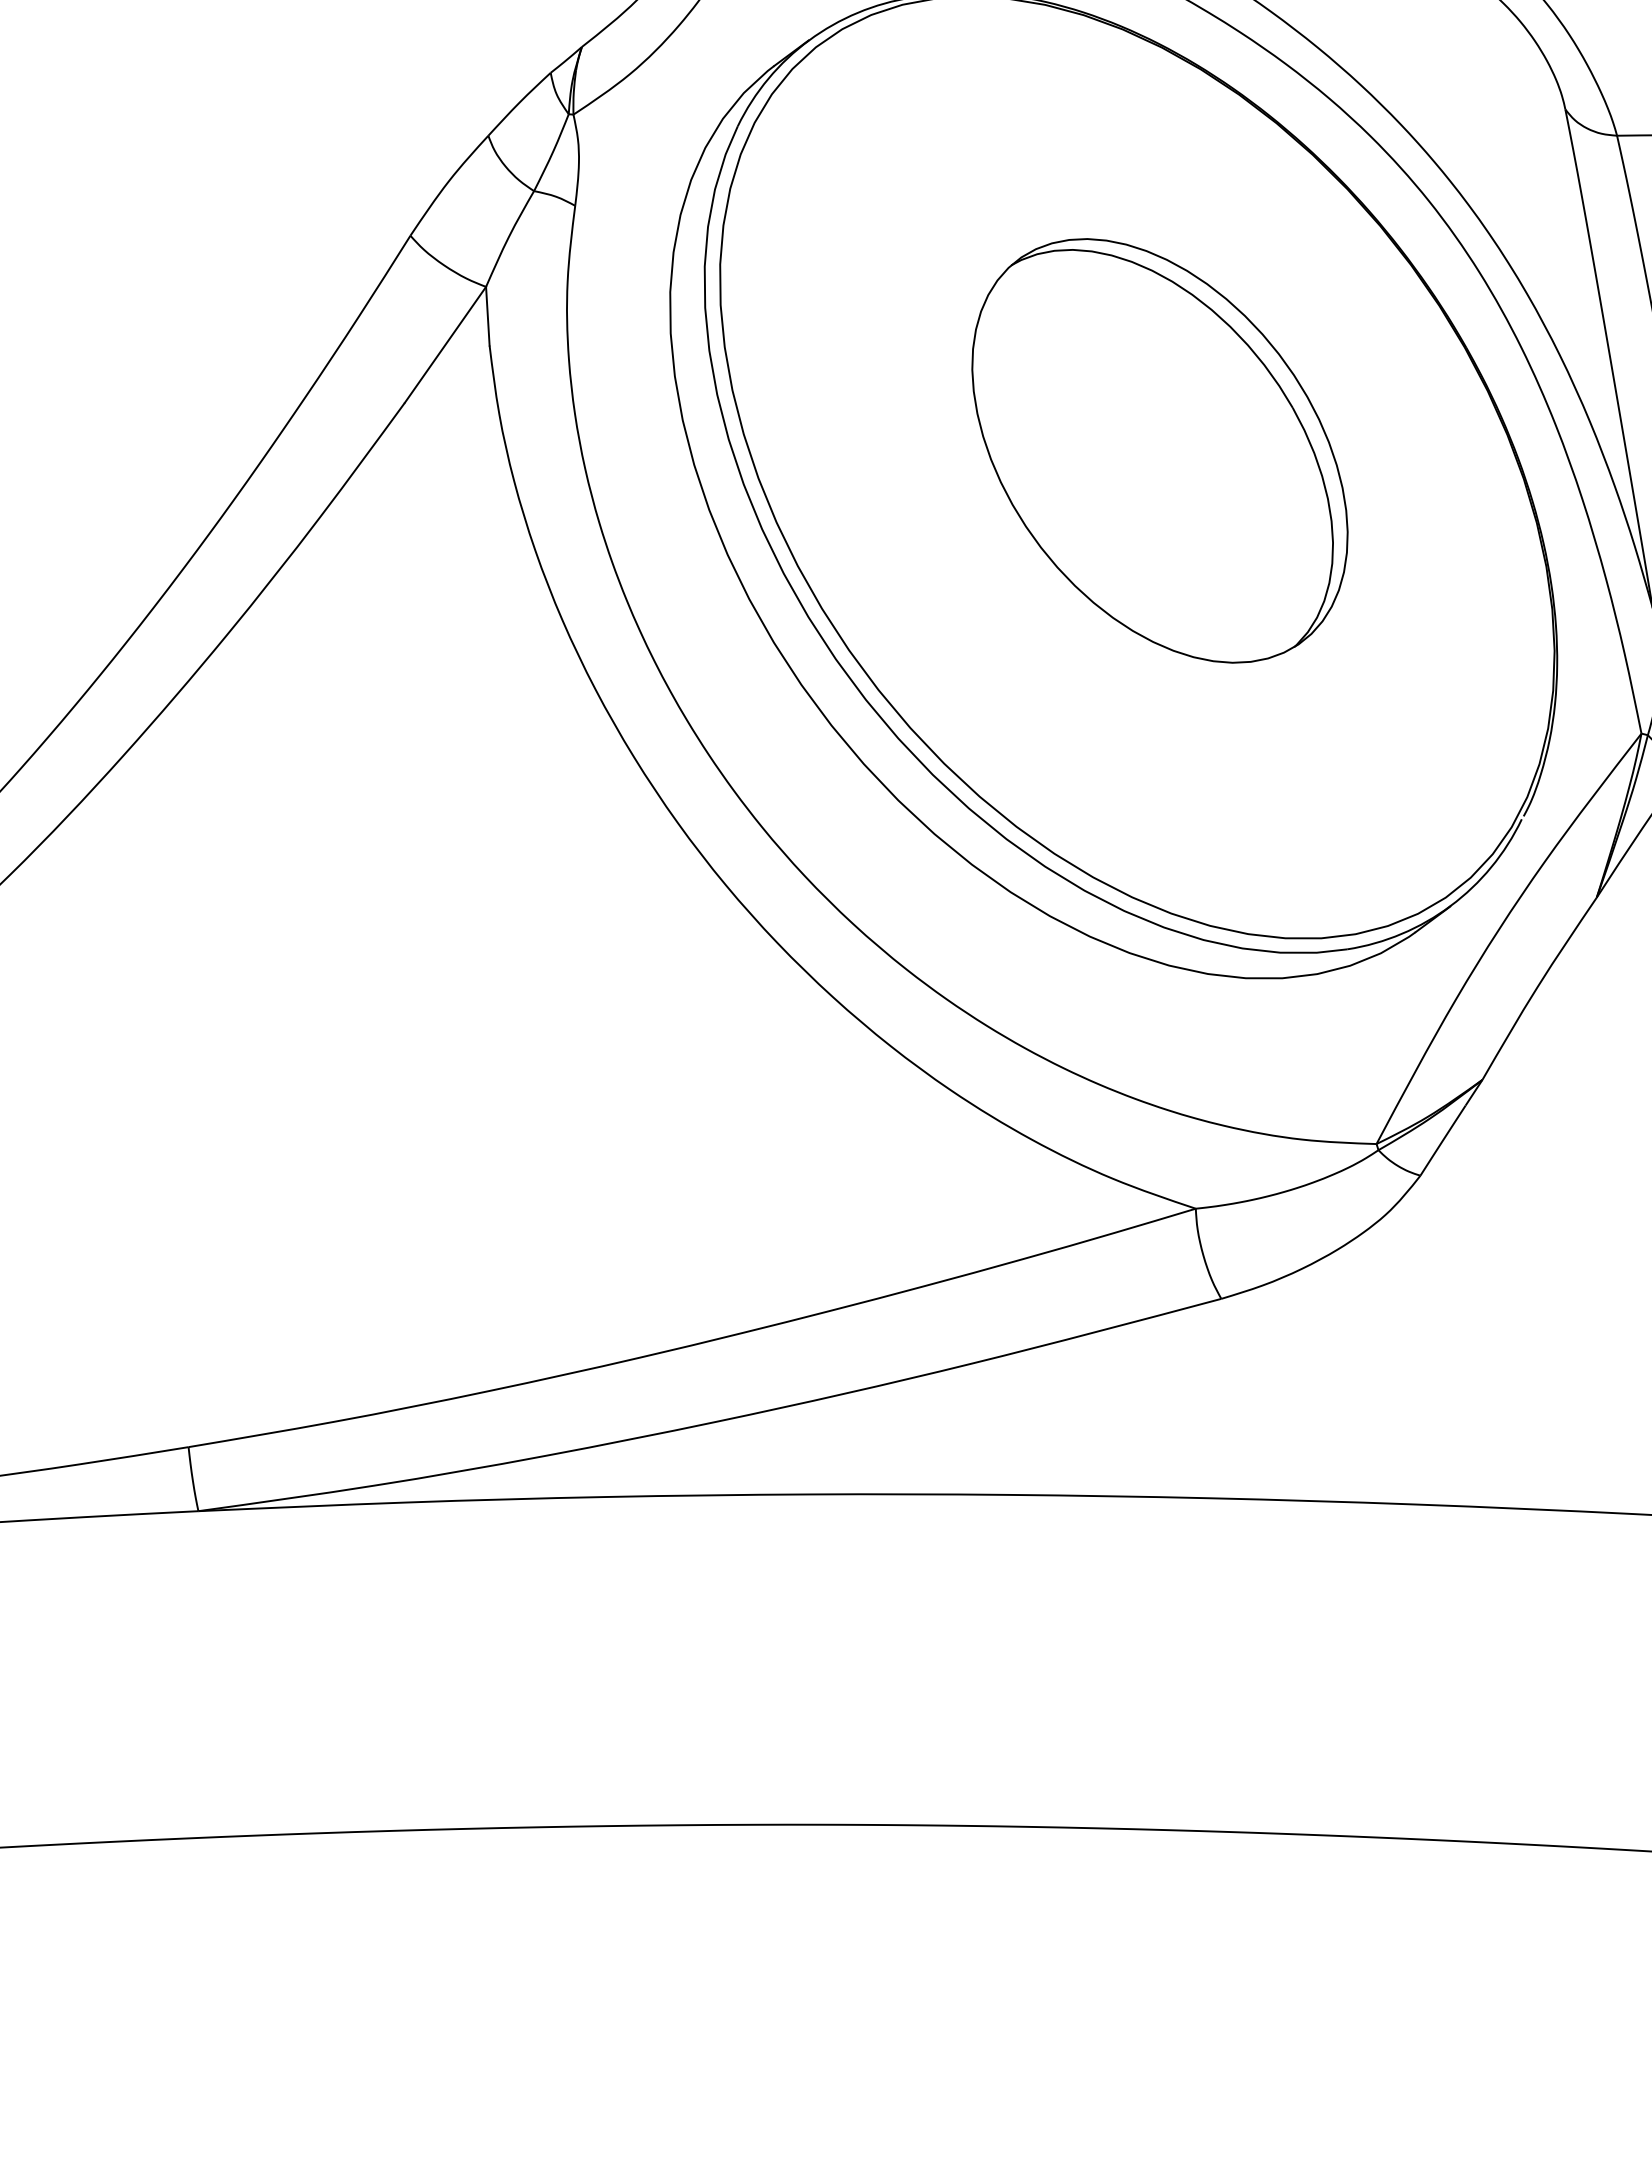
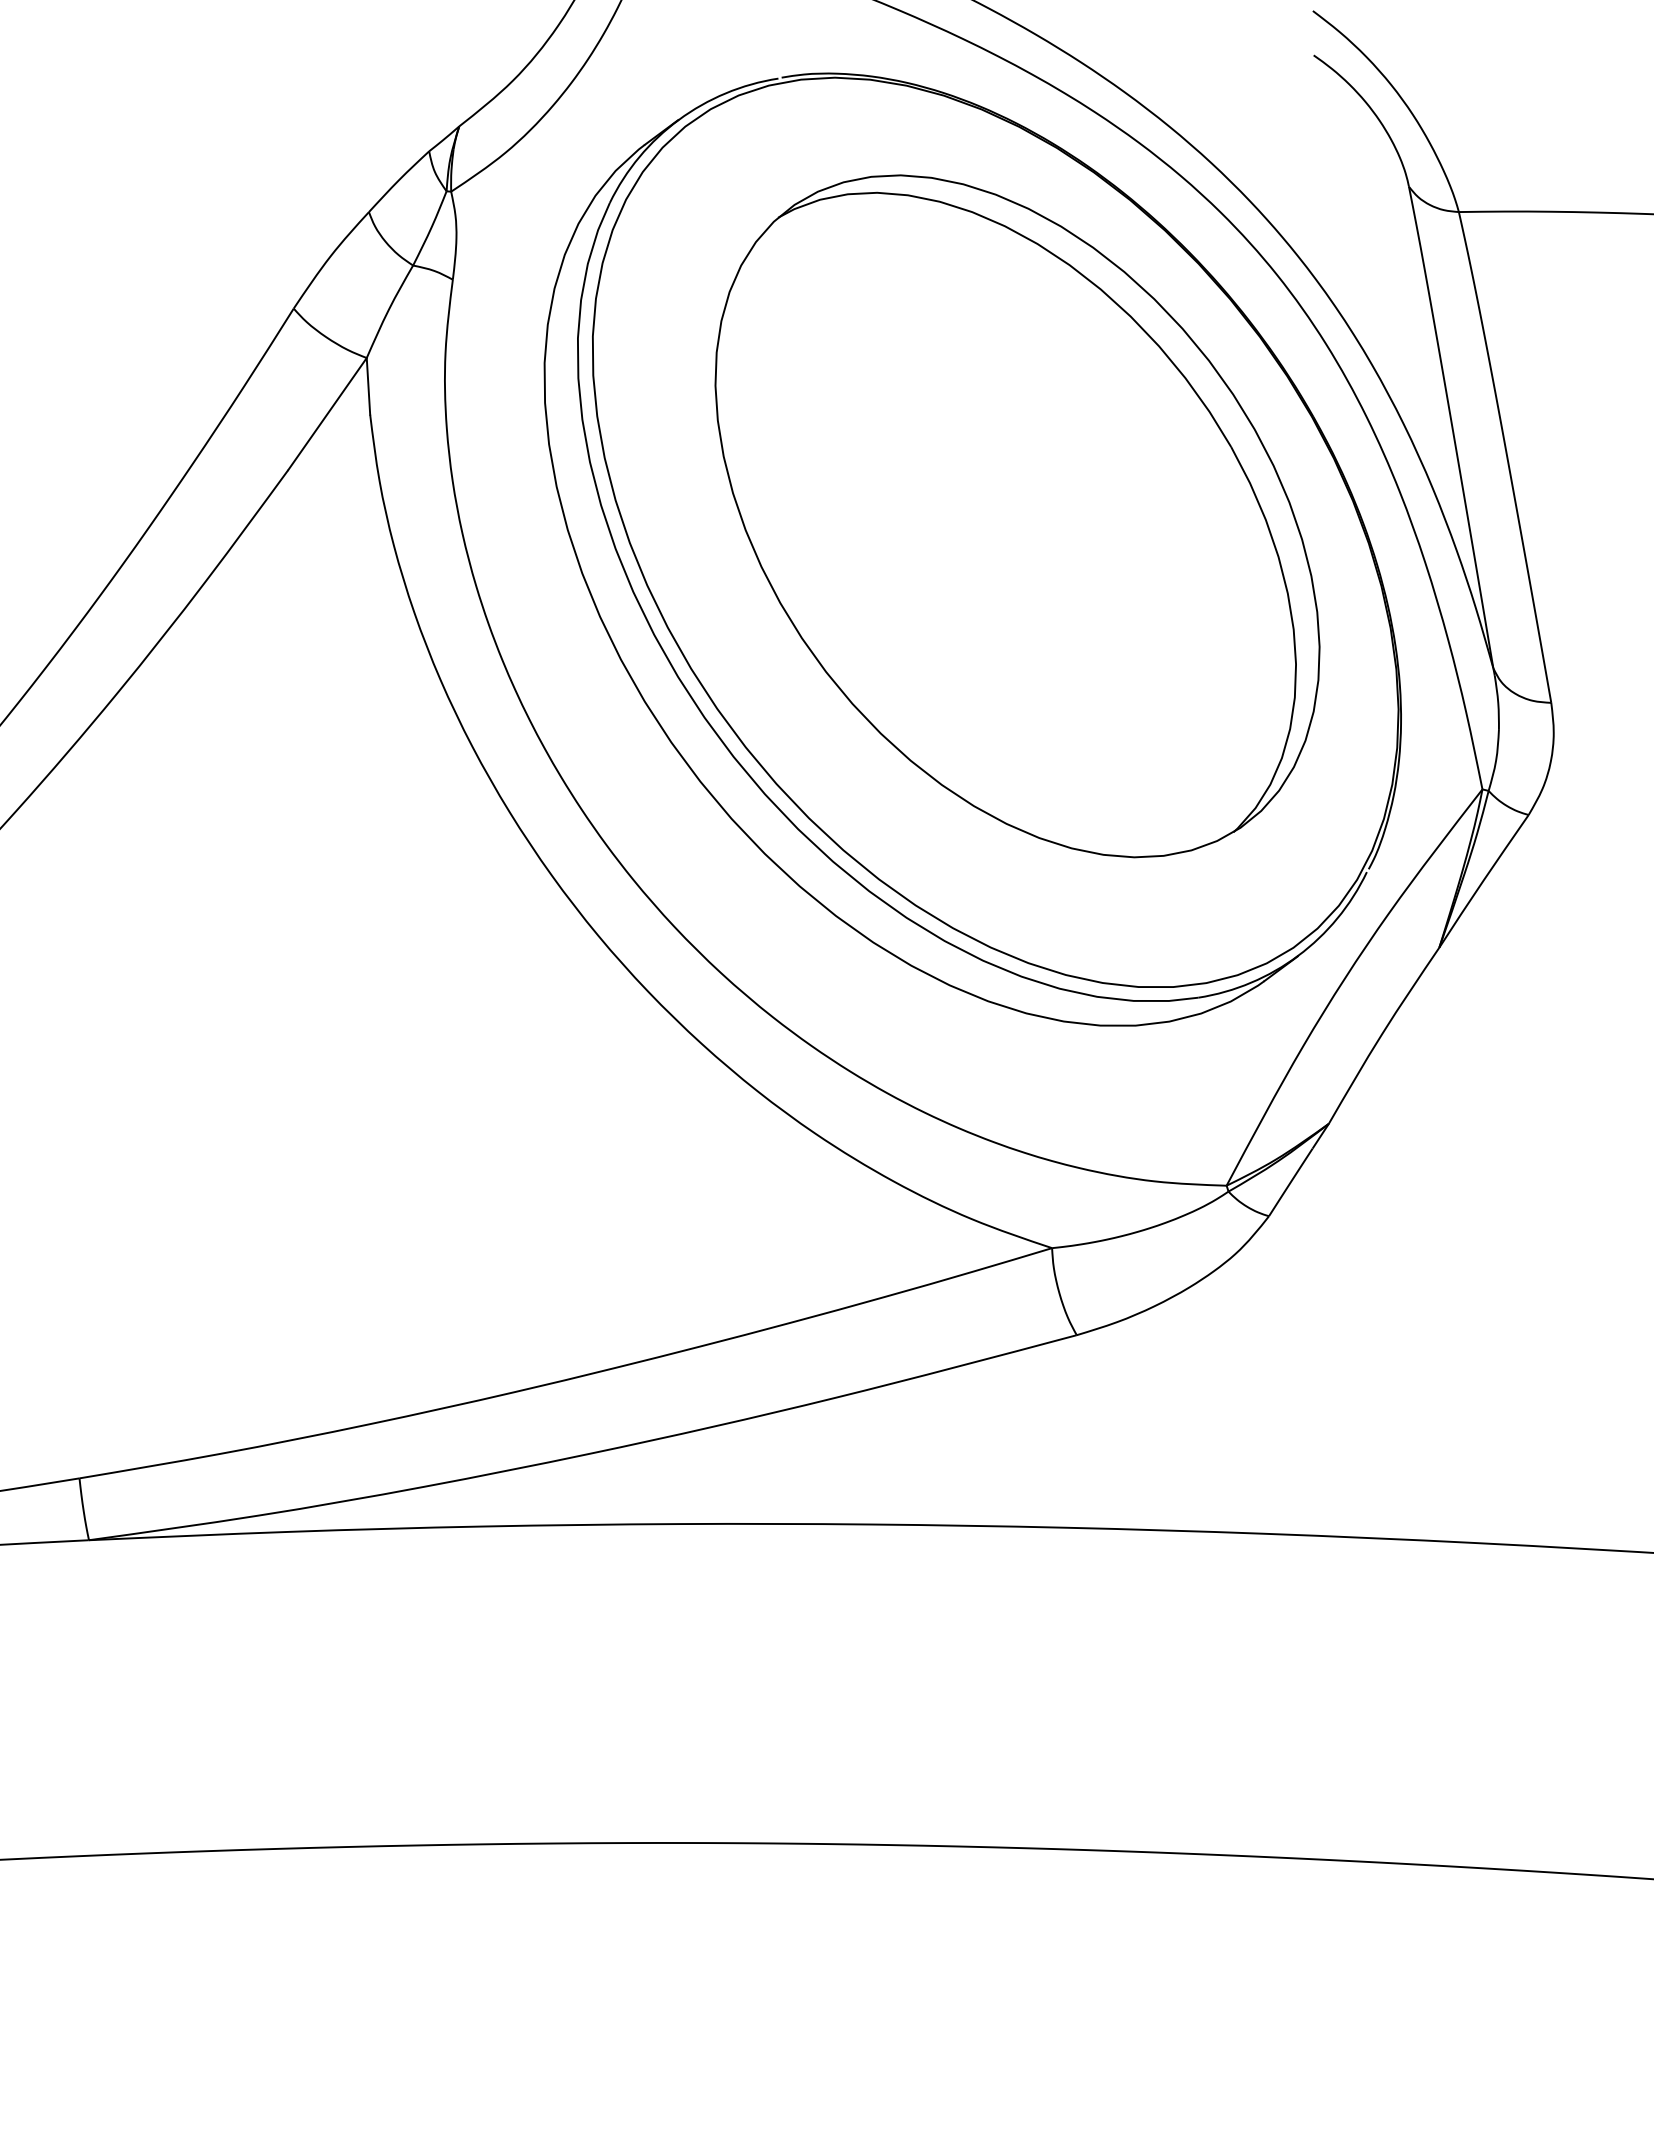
part: (1159, 451) -> (1017, 516), size x1.67

